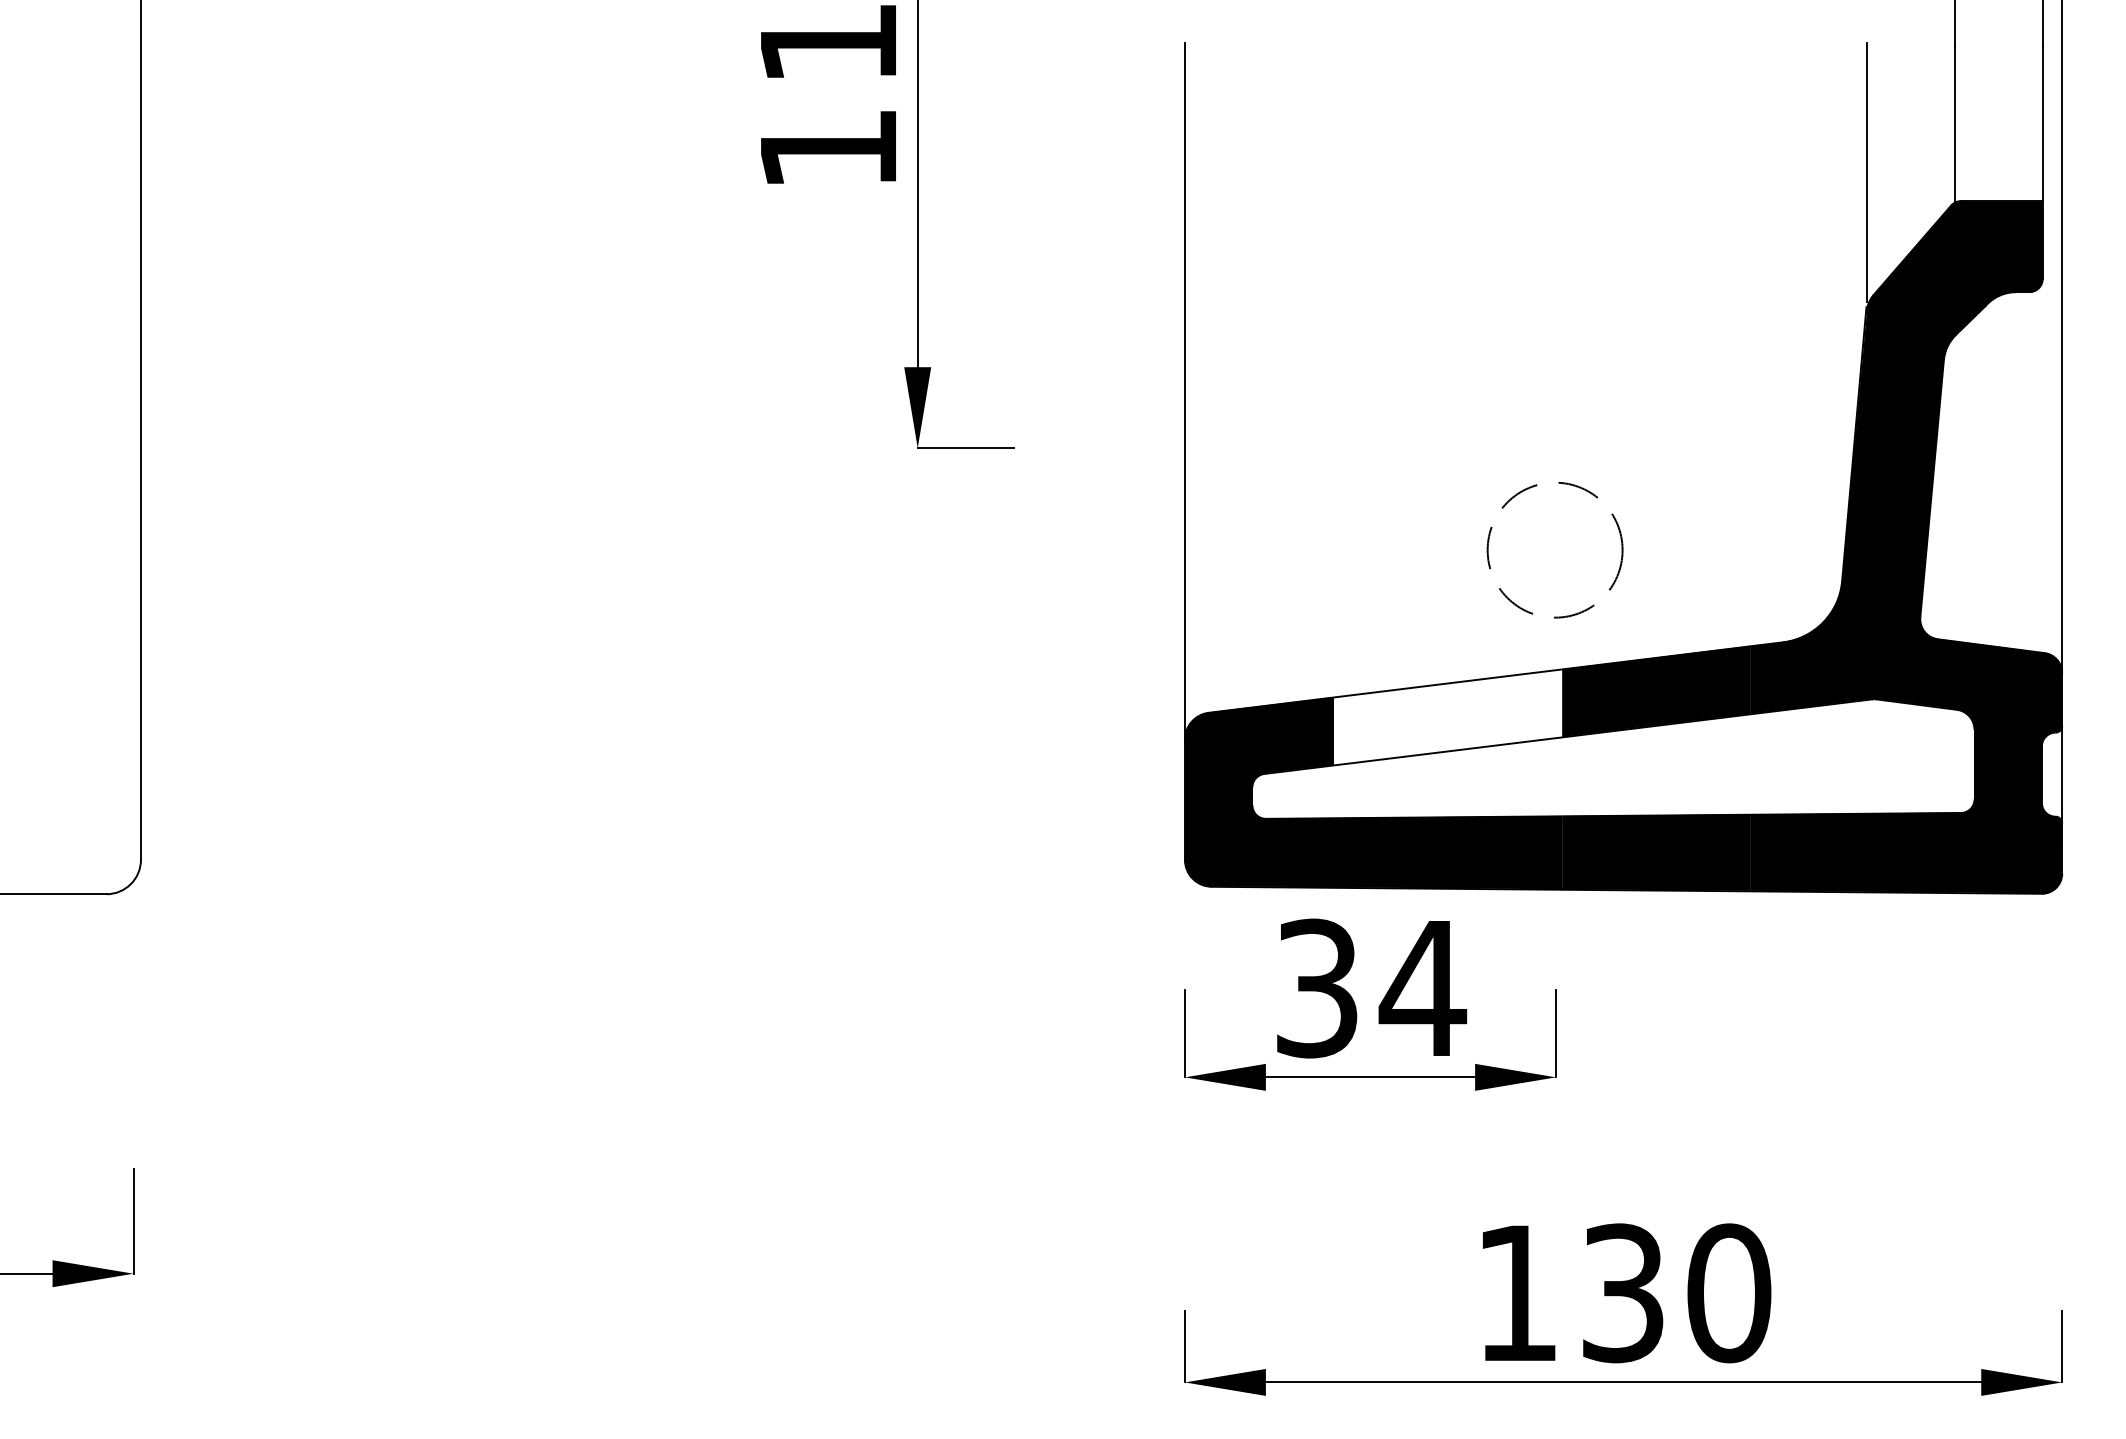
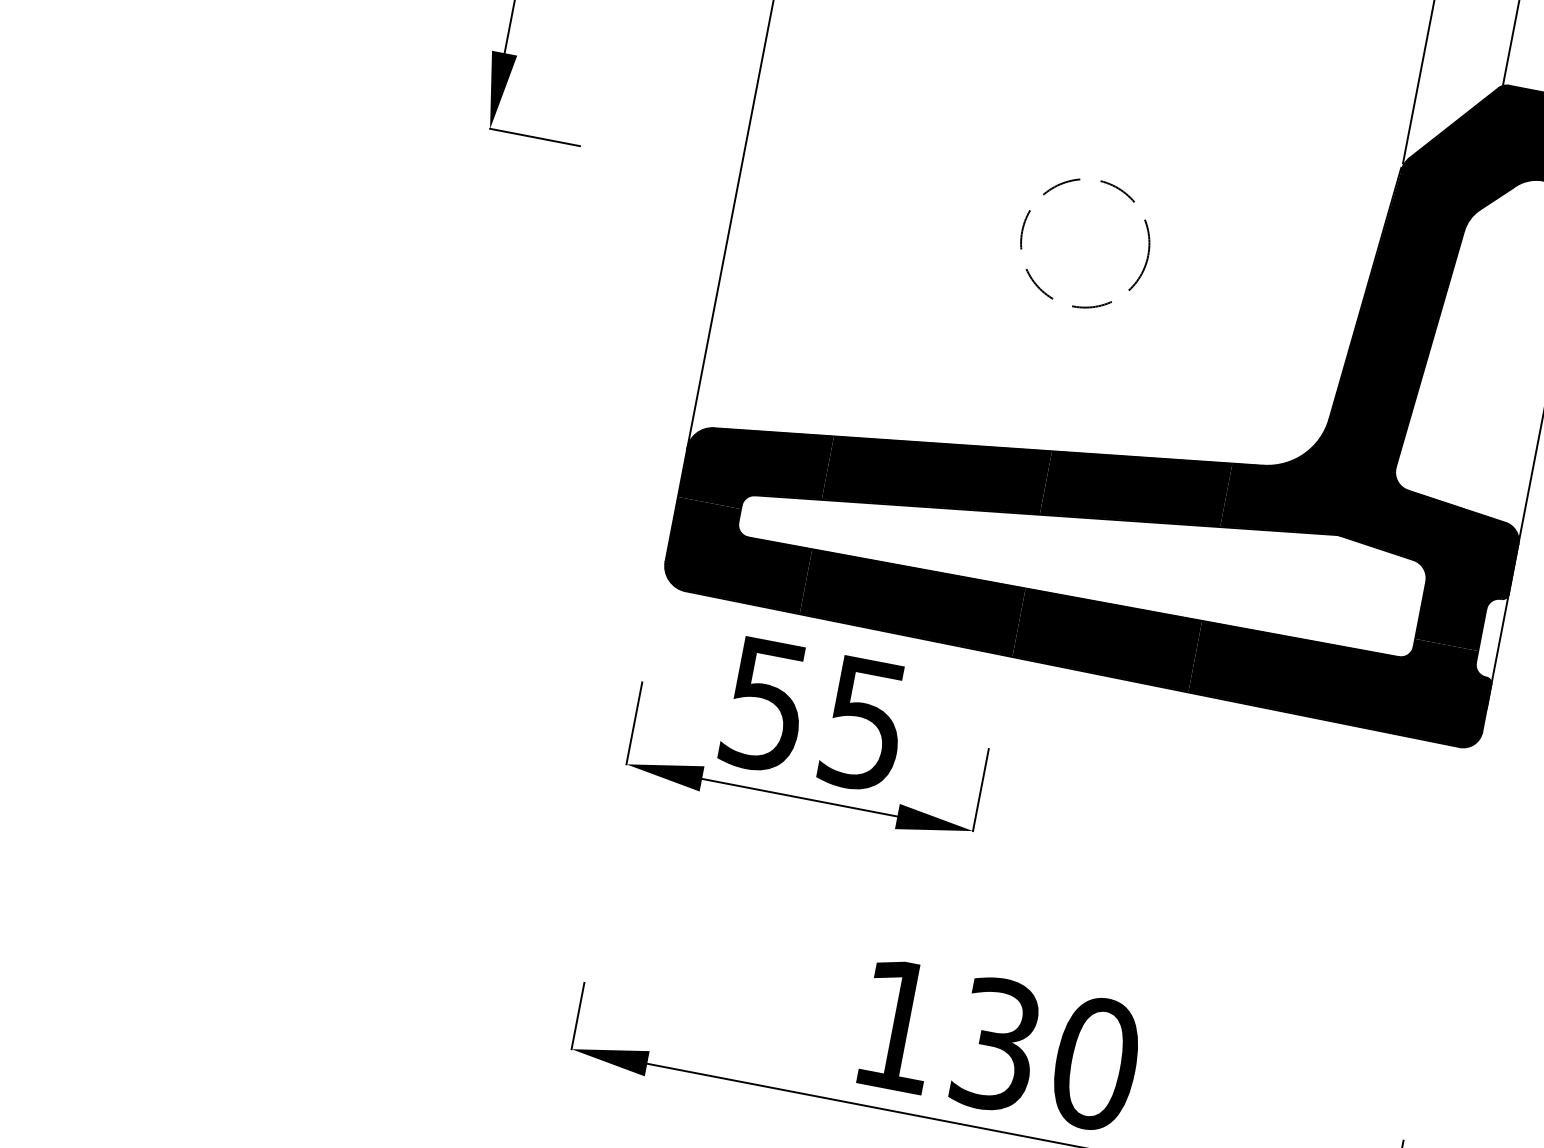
circle: (1554, 550) -> (1084, 243), moved
fill: (1447, 716) -> (936, 474), added
text: (1372, 988) -> (817, 715), 34 -> 55

